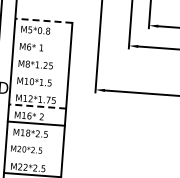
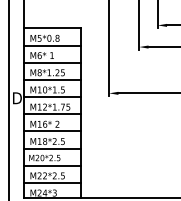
line: (43, 20) -> (52, 28), dashed -> solid
line: (42, 37) -> (52, 45), added
line: (41, 54) -> (52, 62), added
line: (40, 71) -> (52, 79), added
line: (38, 89) -> (52, 97), added
line: (37, 106) -> (52, 114), dashed -> solid
line: (35, 140) -> (52, 148), added
line: (33, 157) -> (52, 165), added

